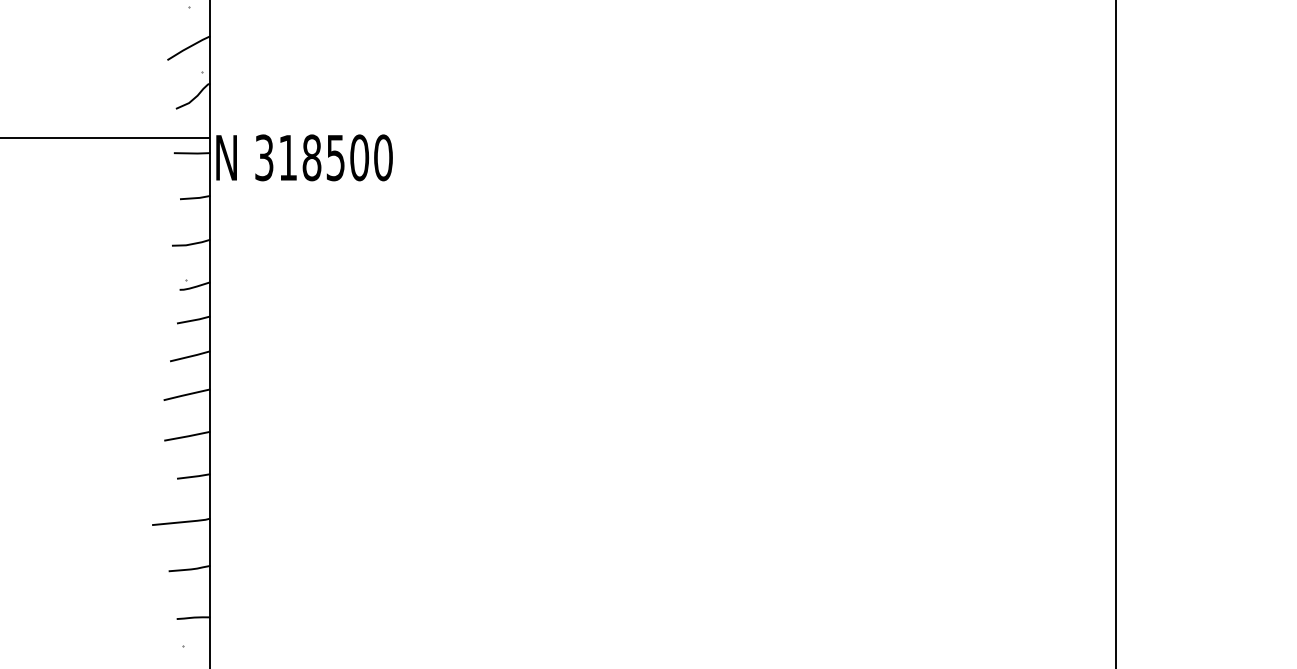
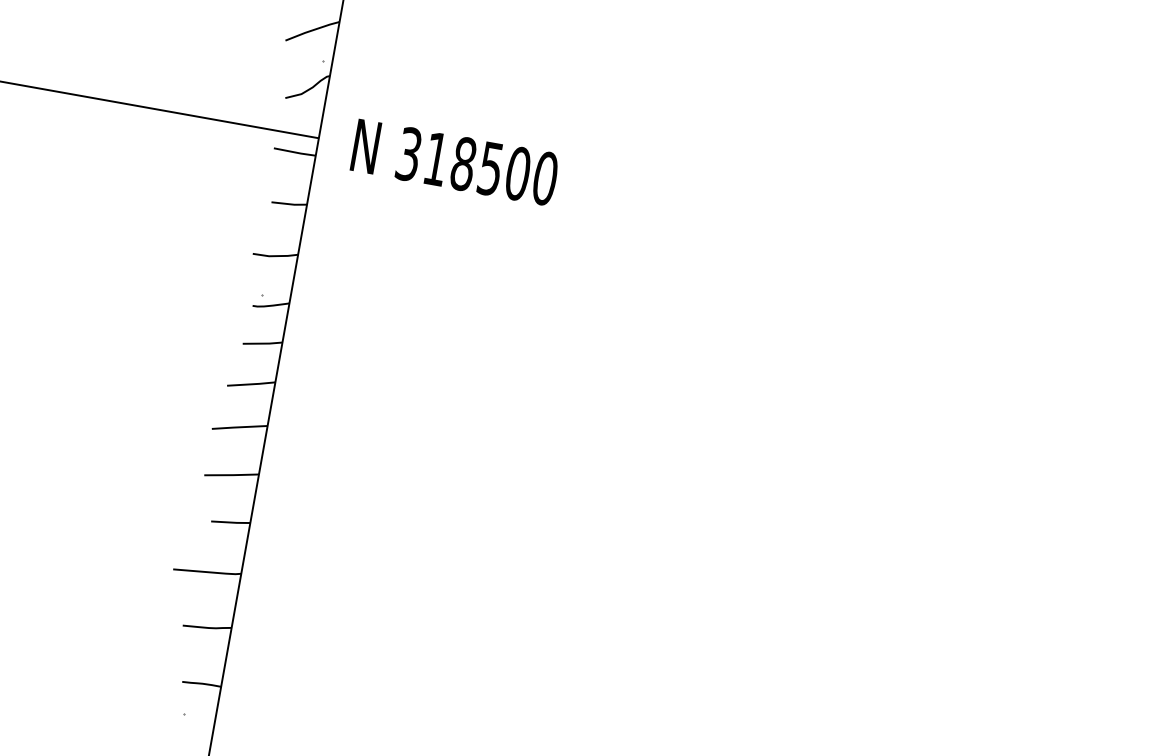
text: (304, 157) -> (455, 162), moved

